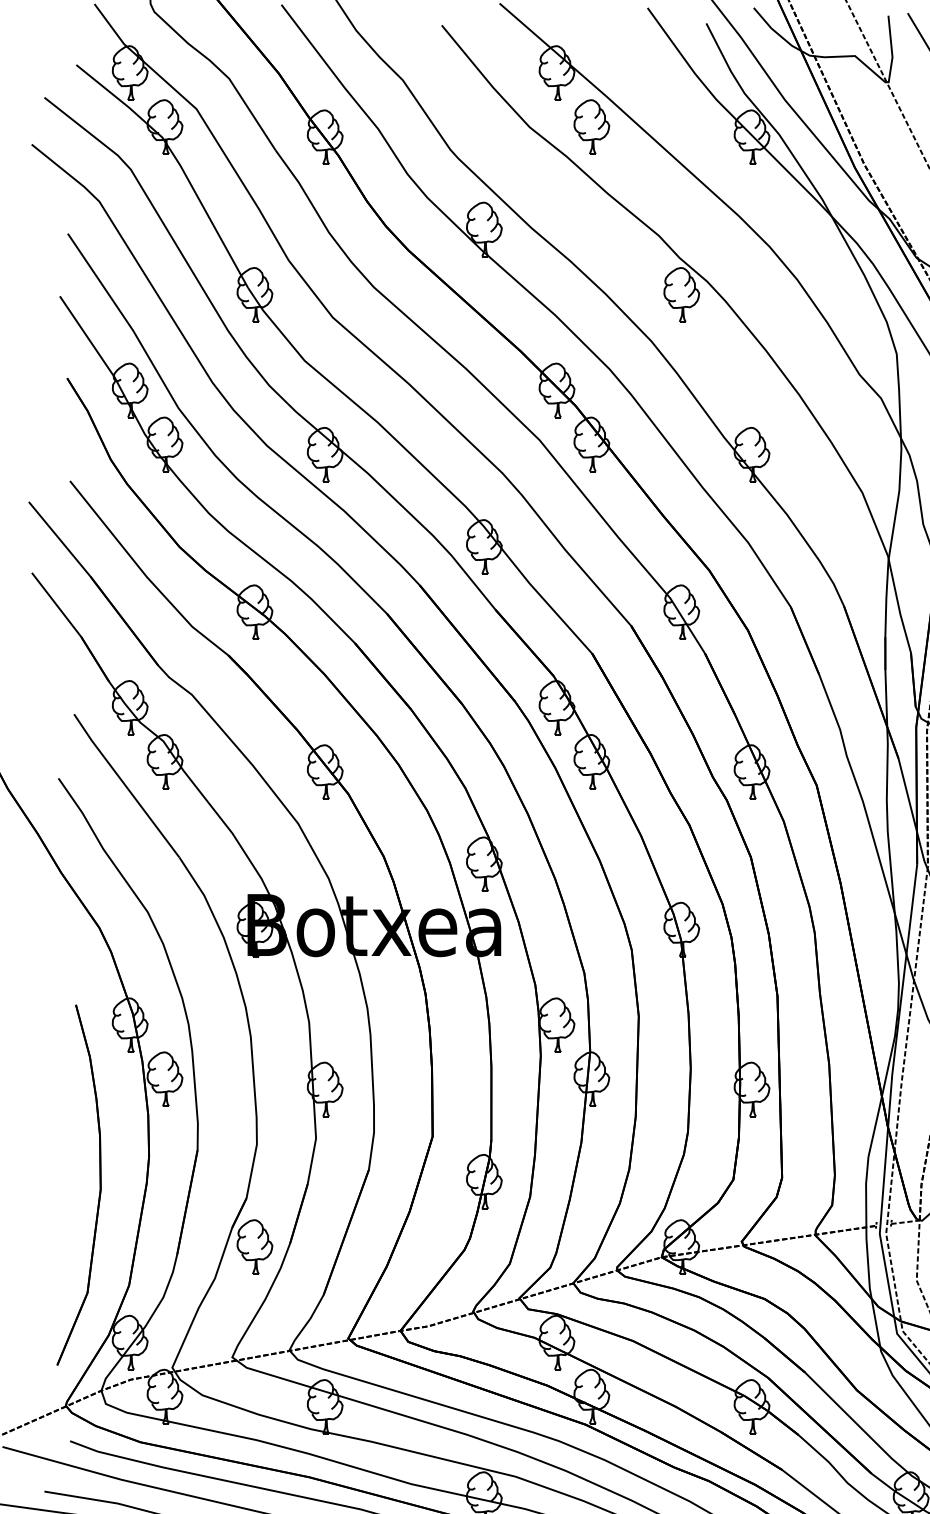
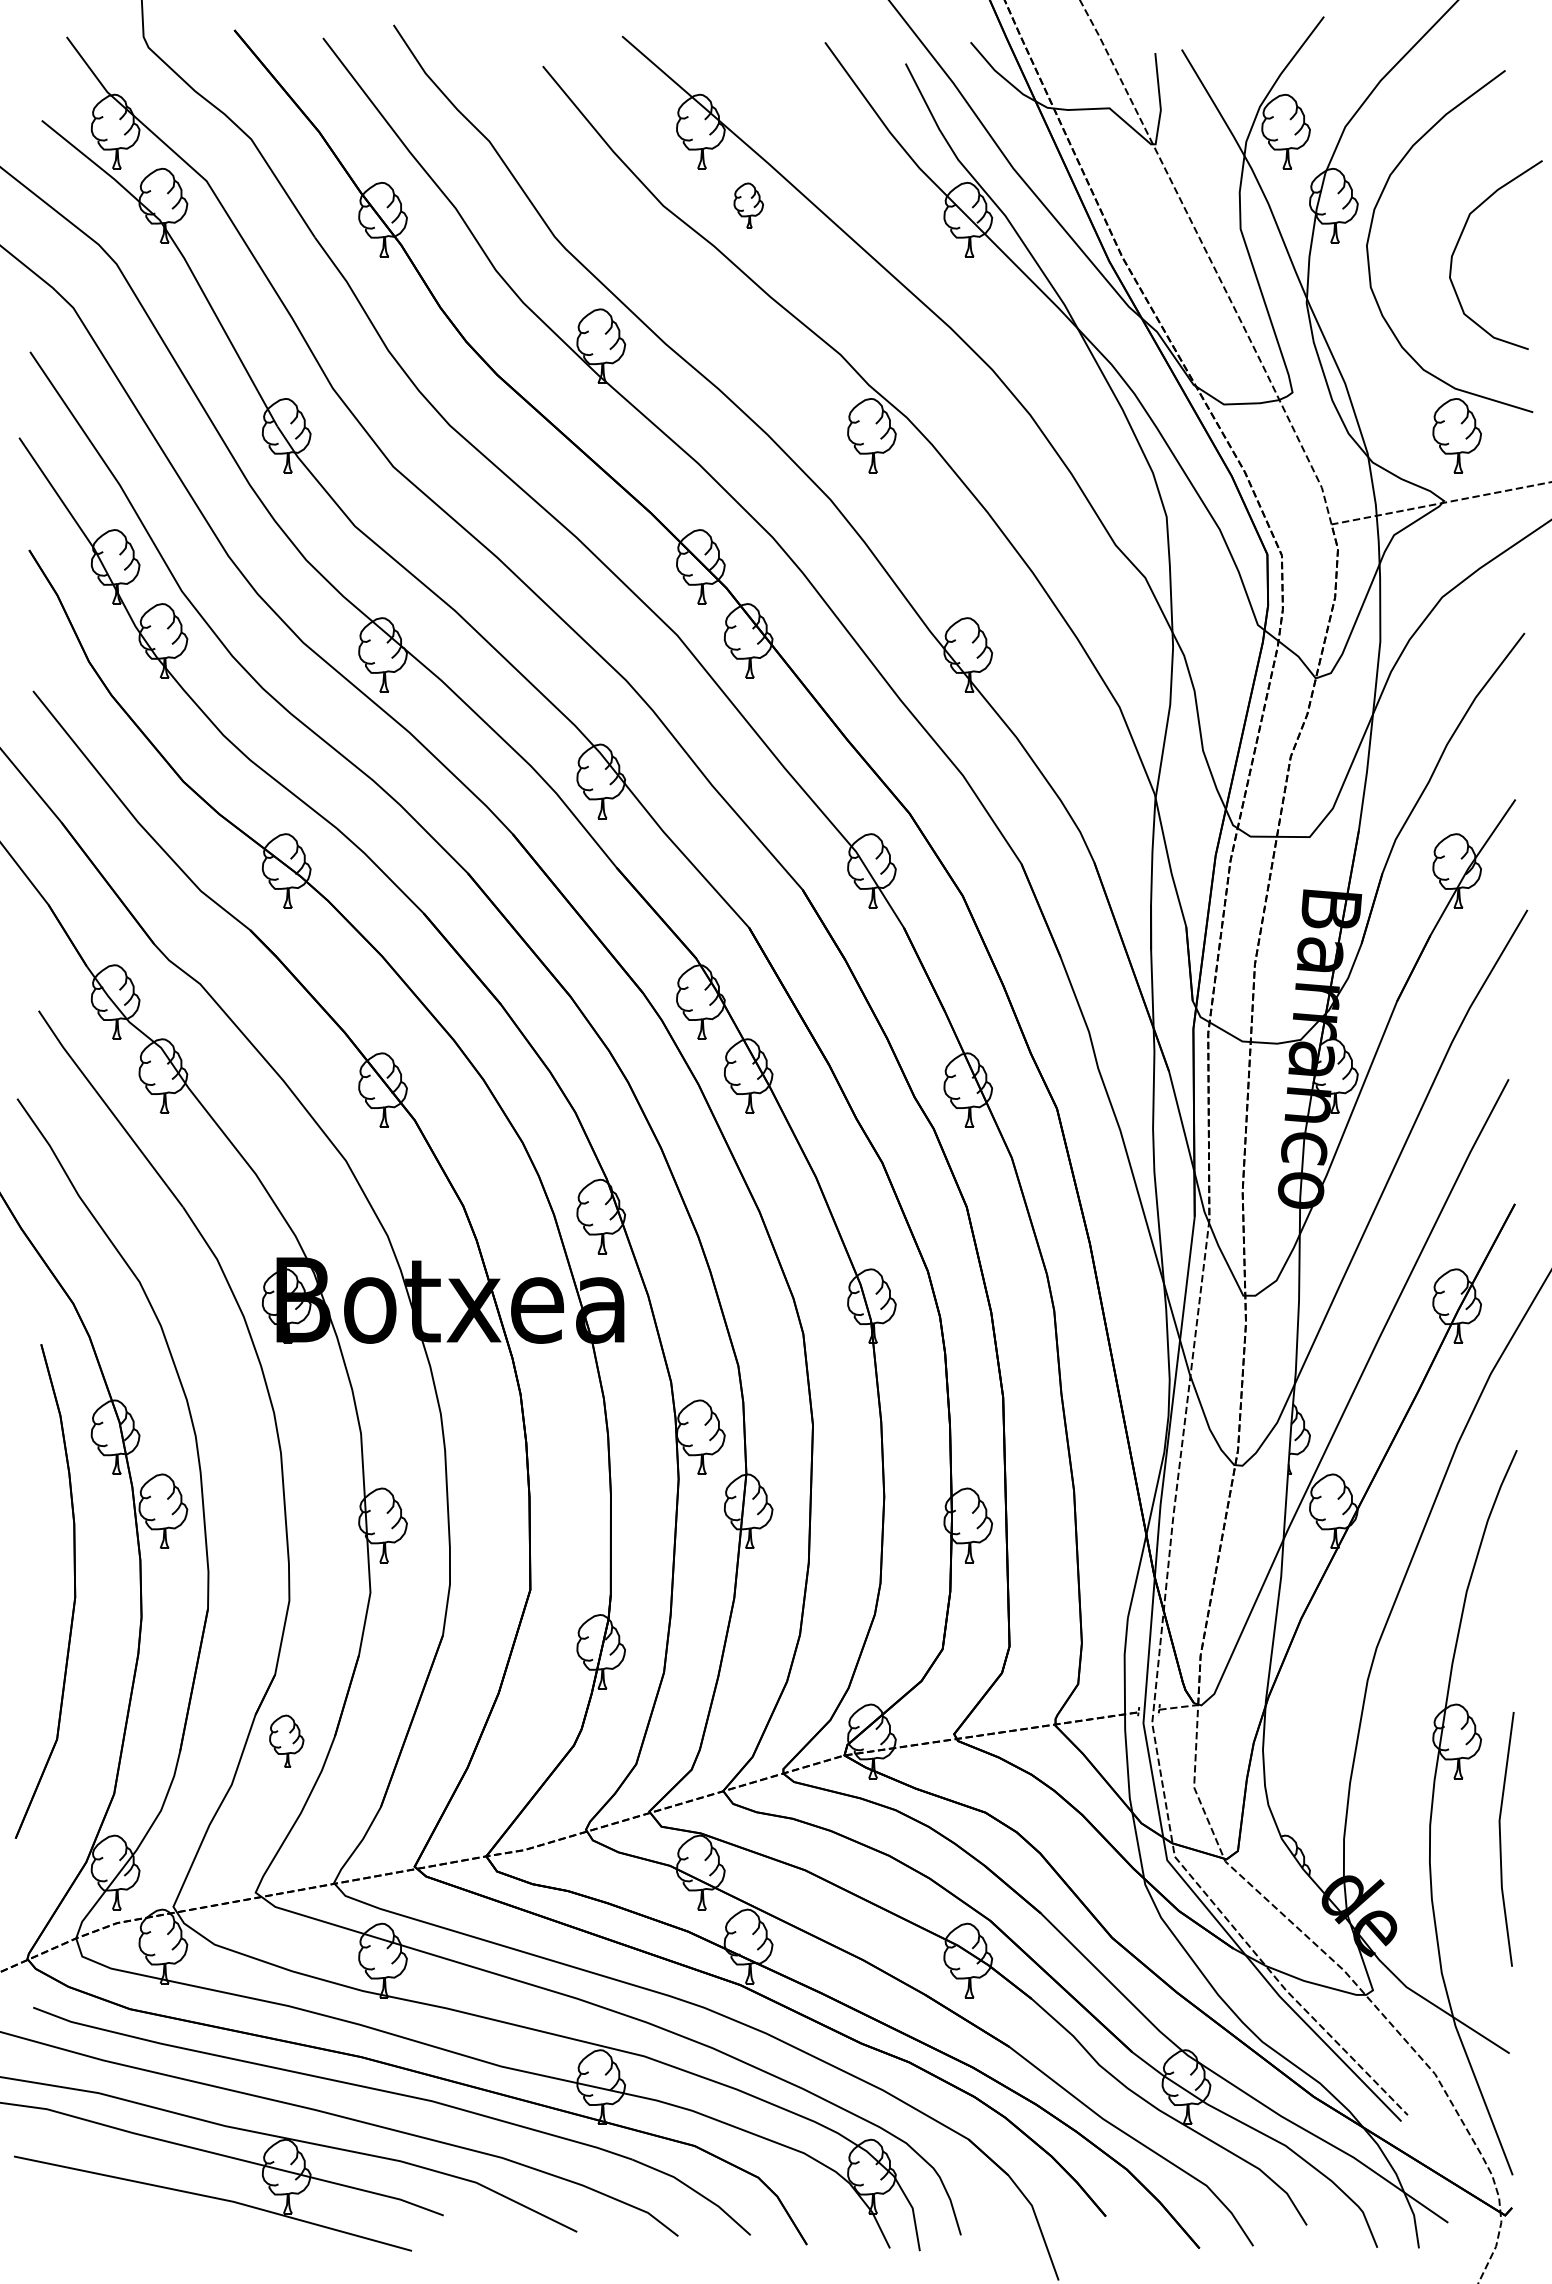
part: (591, 126) -> (748, 205), size x0.6
part: (100, 1185) -> (74, 1591), moved
part: (254, 1247) -> (286, 1741), size x0.7

